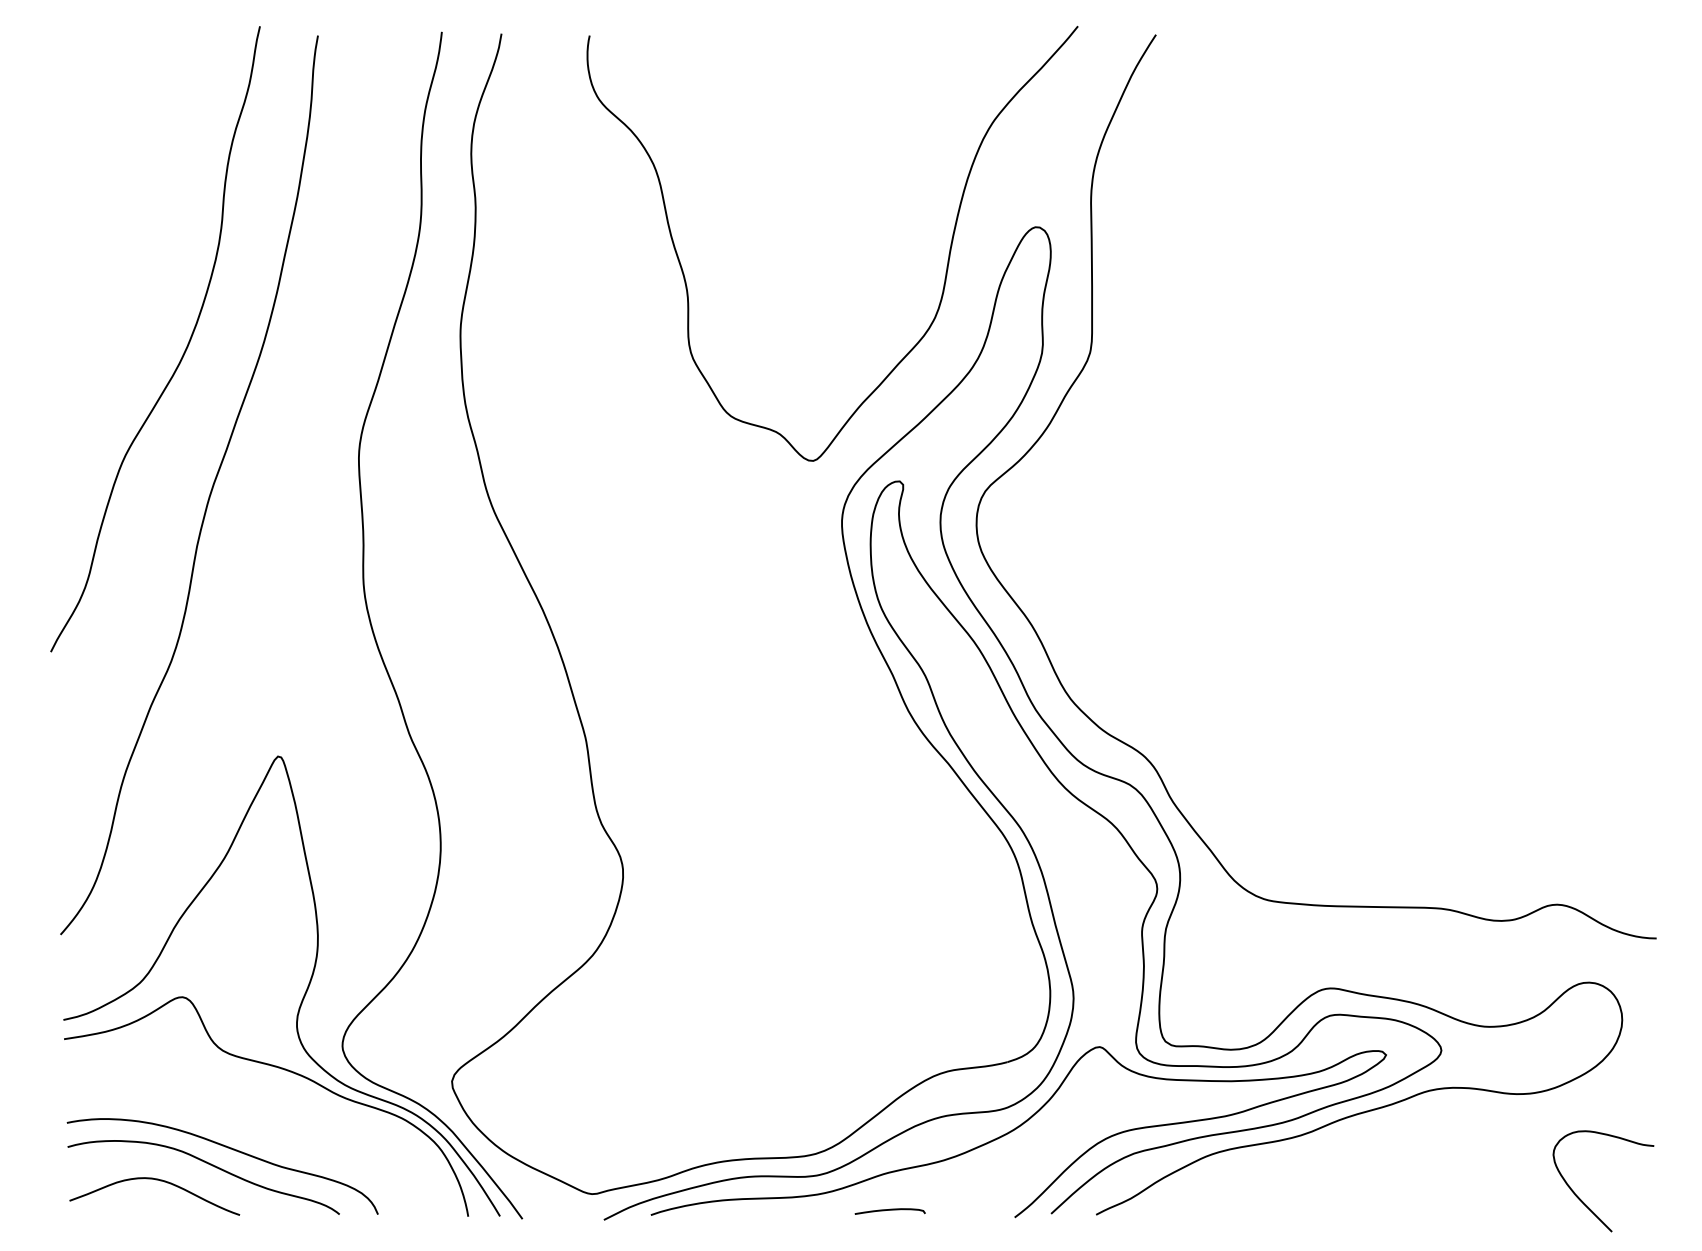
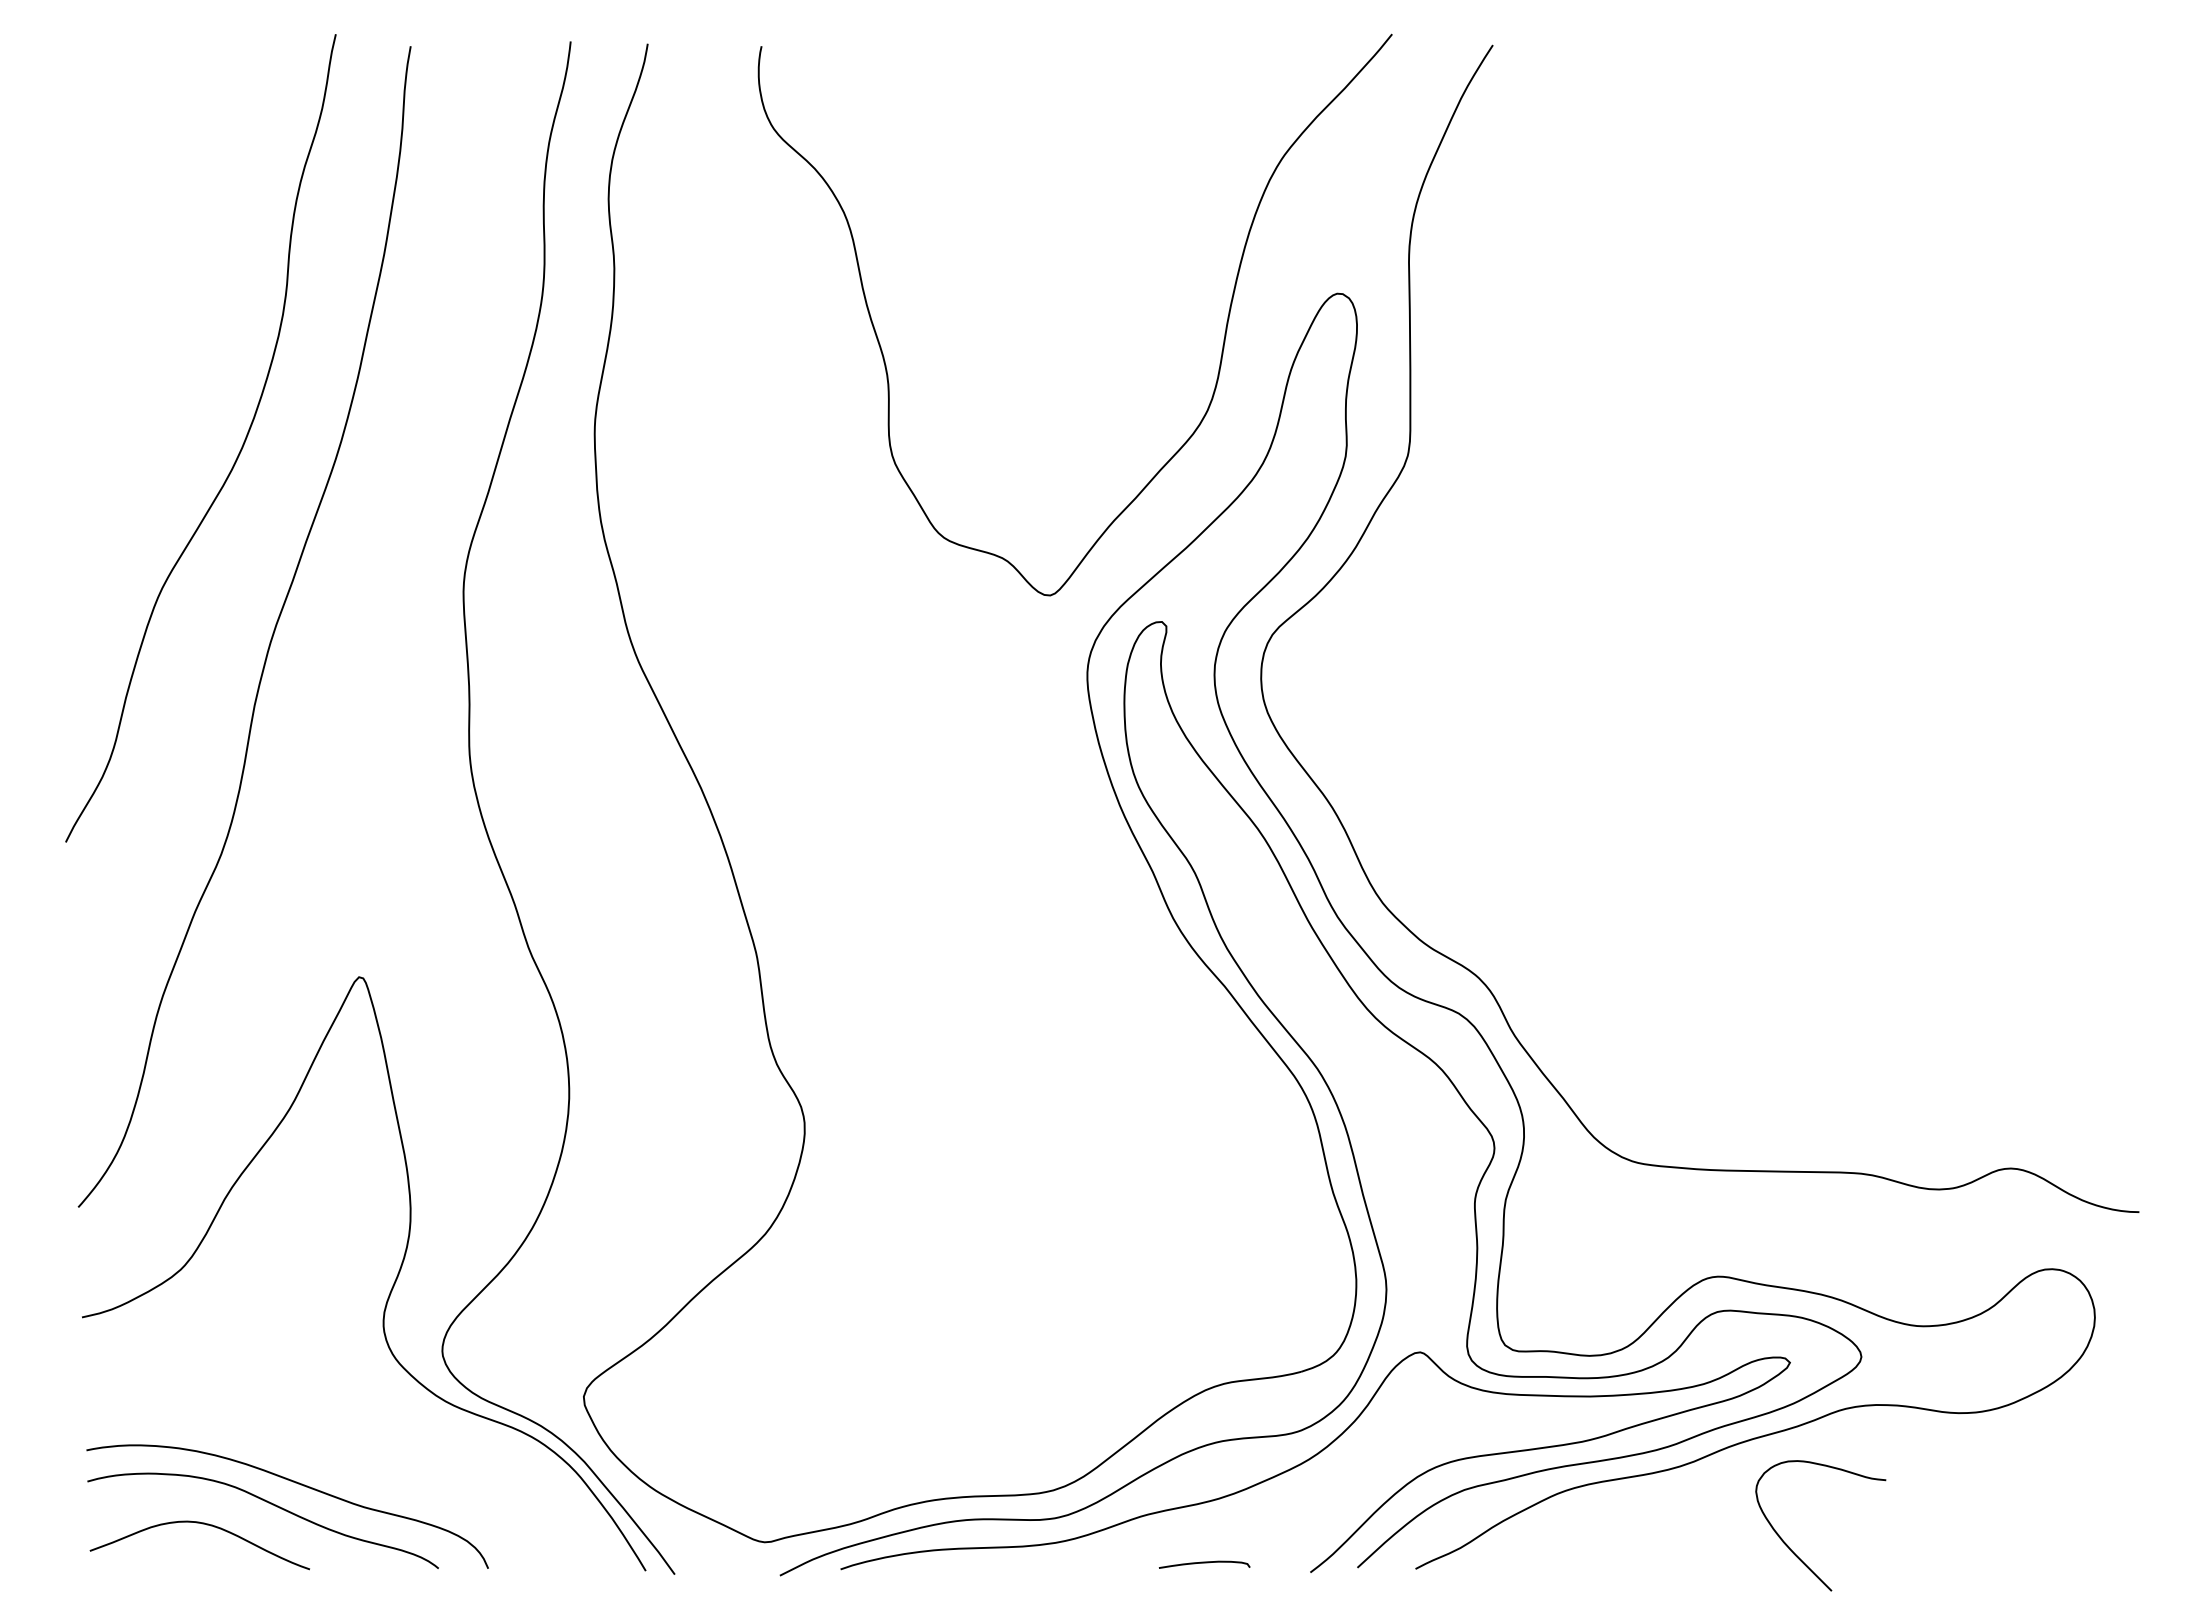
curve: (277, 1068) -> (358, 1379), removed
curve: (1579, 1197) -> (1789, 1546), moved
curve: (890, 1210) -> (1204, 1563), moved

